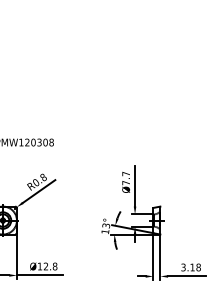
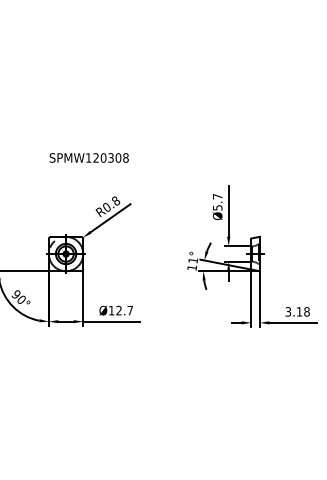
text: (125, 182) -> (217, 207), Ø7.7 -> Ø5.7
text: (106, 225) -> (193, 260), 13° -> 11°
text: (55, 266) -> (130, 310), Ø12.8 -> Ø12.7

